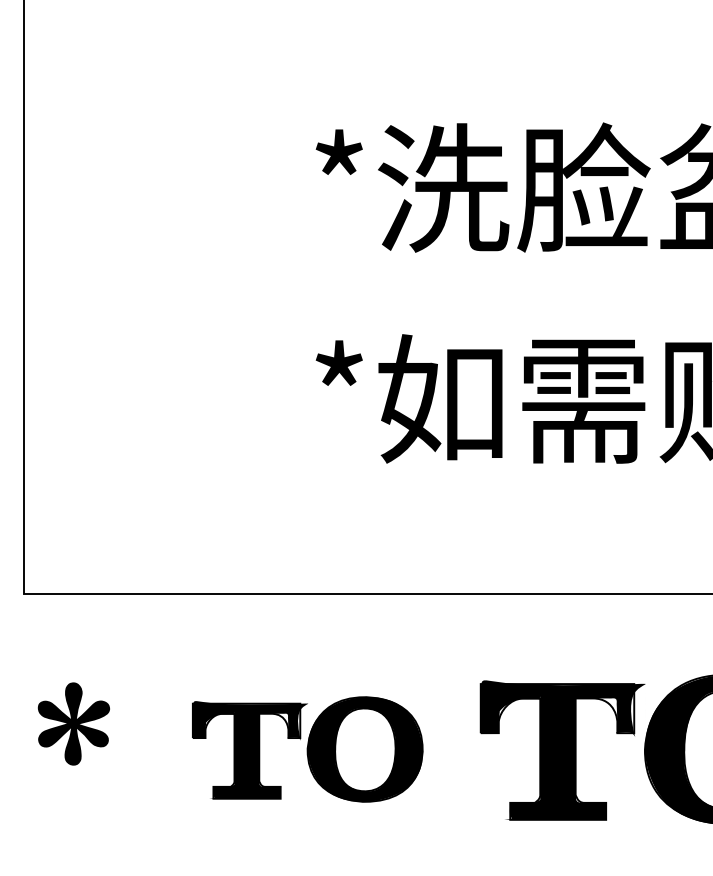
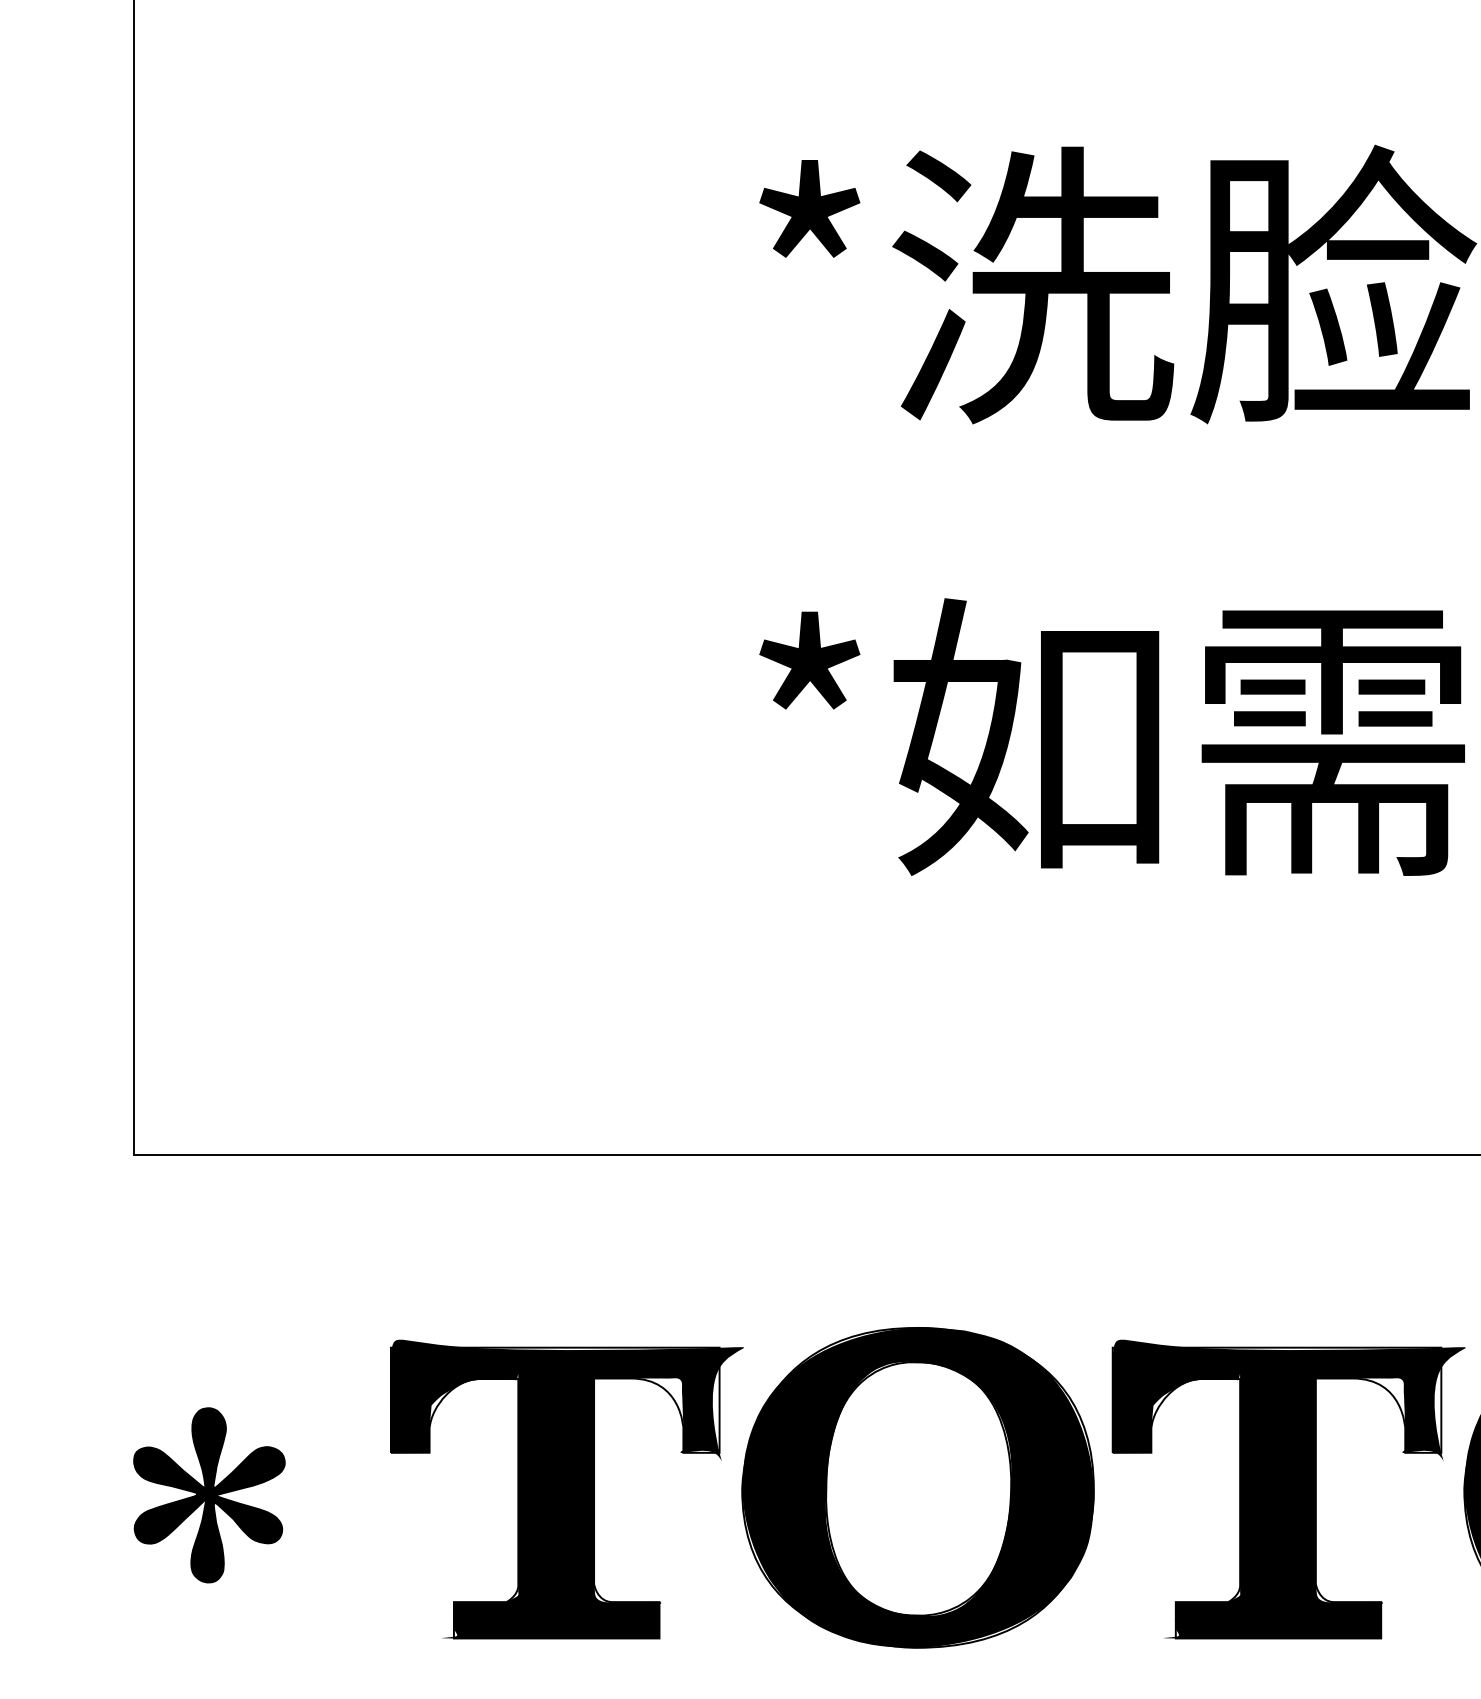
part: (73, 723) -> (208, 1494), moved
part: (307, 749) -> (741, 1487), size x1.43

